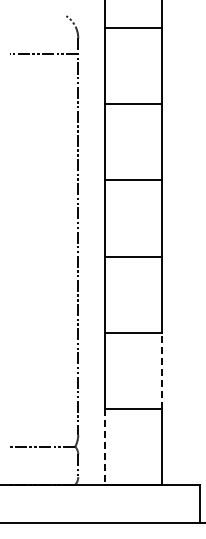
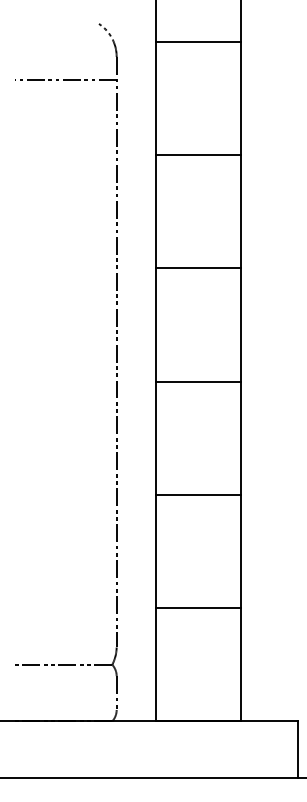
line: (161, 370) -> (240, 551), dashed -> solid
line: (104, 447) -> (155, 665), dashed -> solid

